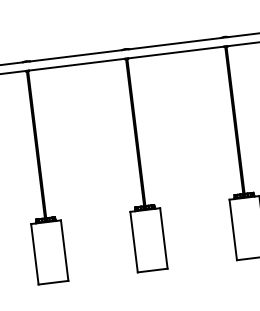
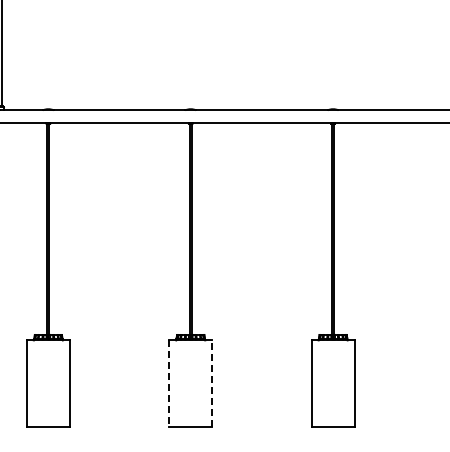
line: (164, 238) -> (212, 383), solid -> dashed
line: (134, 242) -> (169, 384), solid -> dashed

